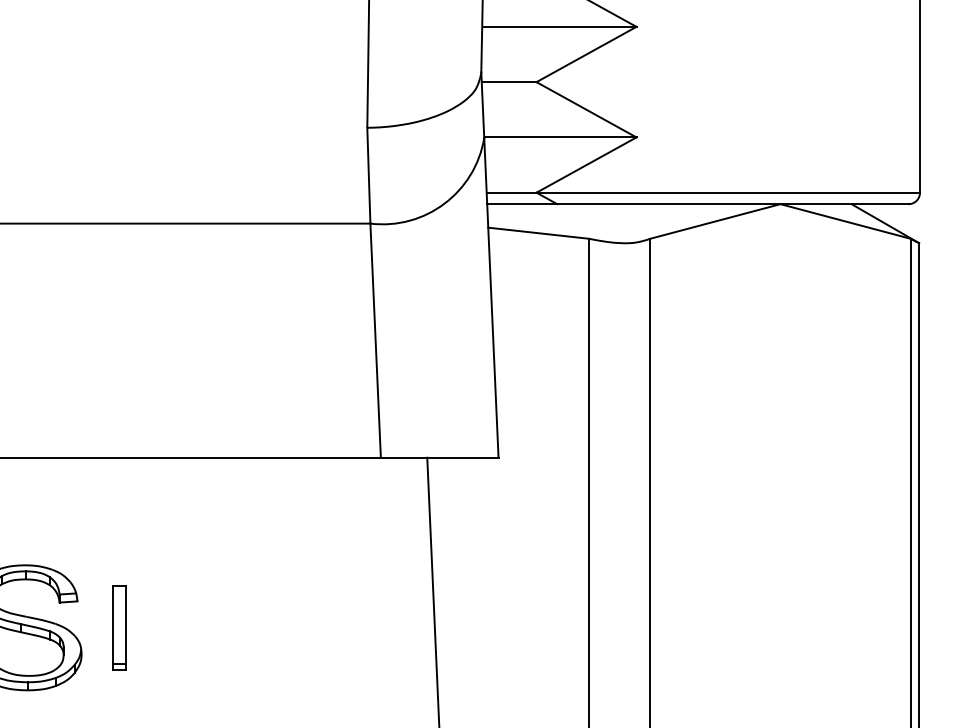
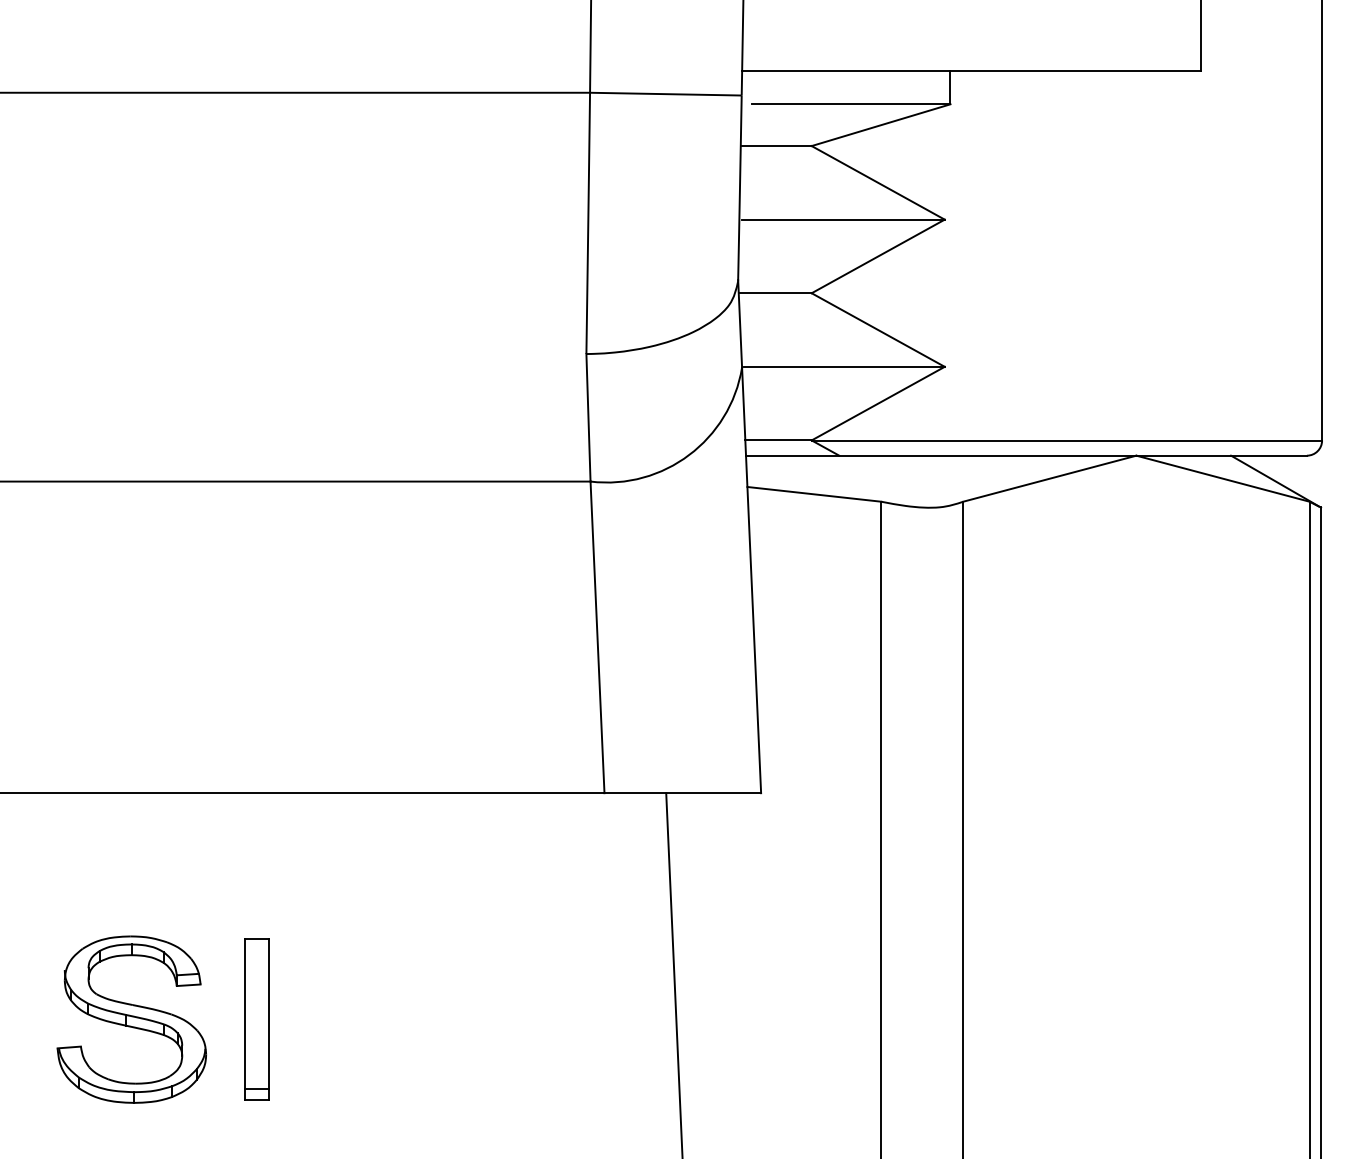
part: (119, 627) -> (256, 1019), size x1.43

